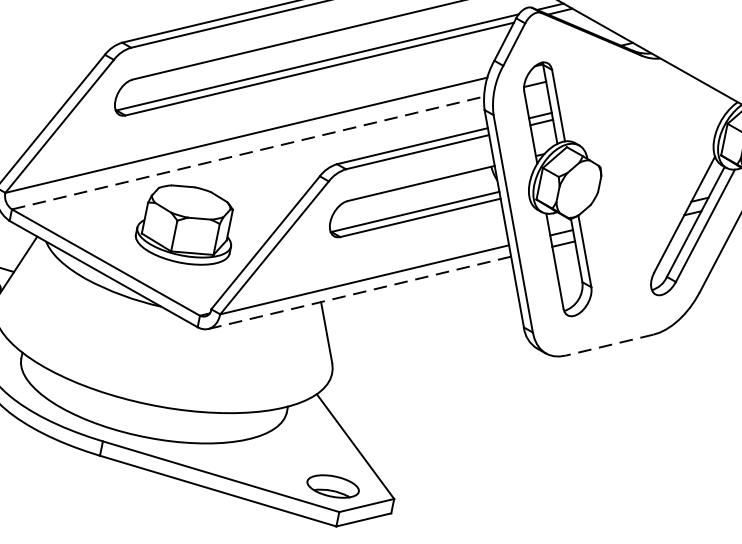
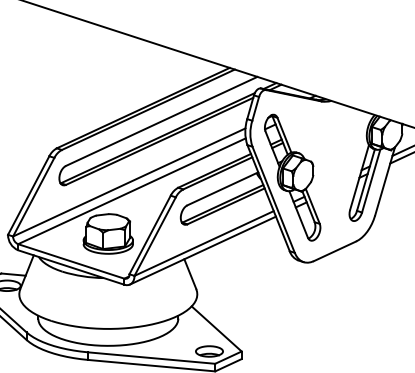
line: (248, 153) -> (132, 191), dashed -> solid
line: (360, 292) -> (203, 250), dashed -> solid
line: (608, 345) -> (334, 251), dashed -> solid

